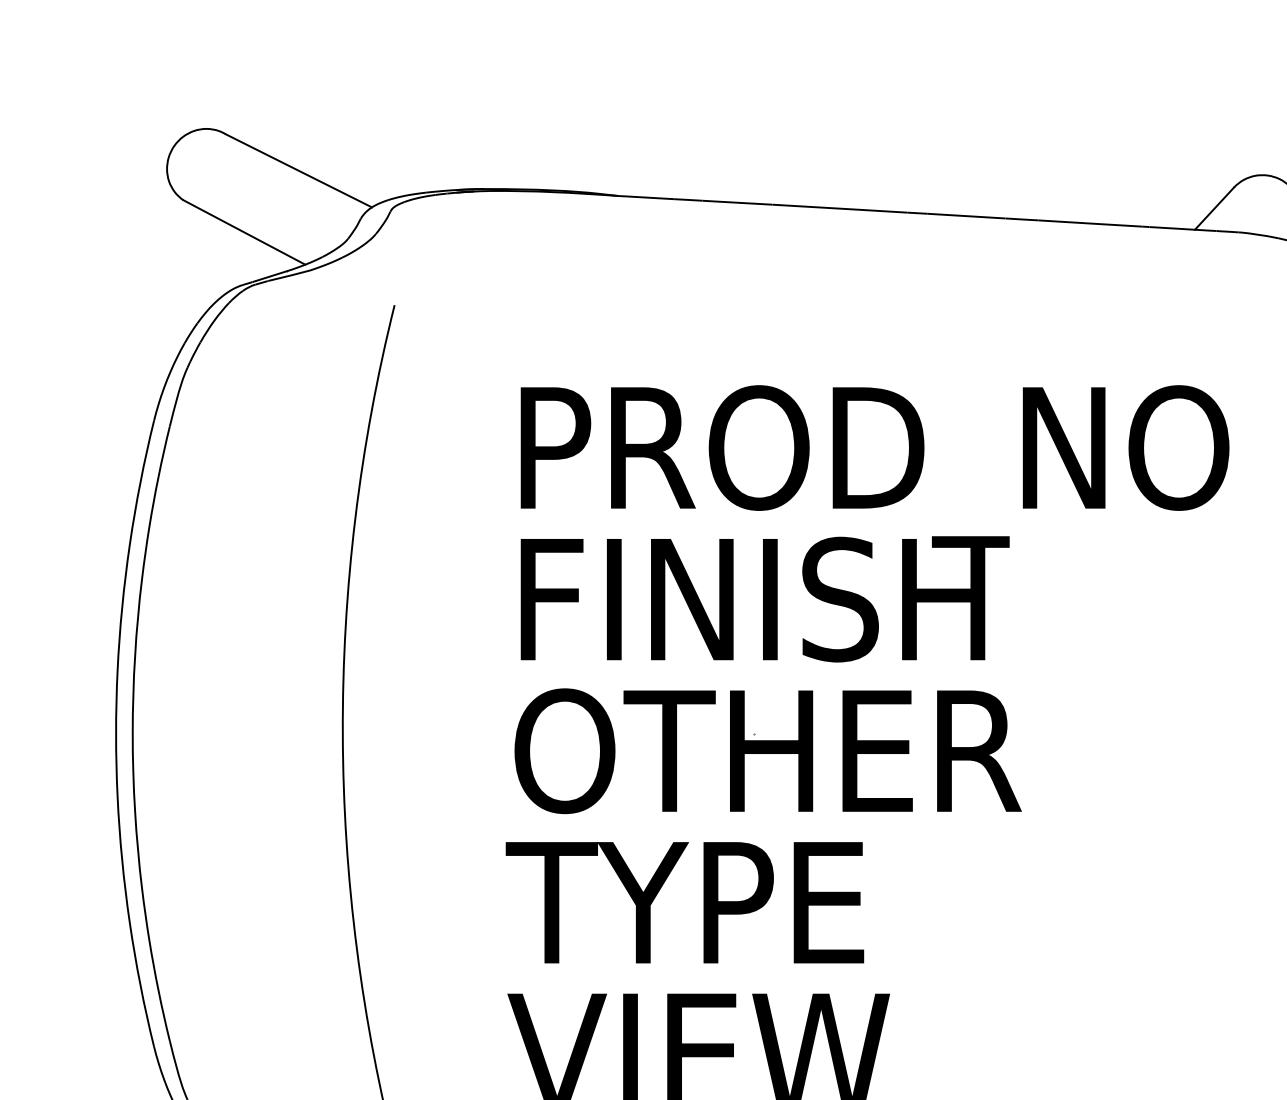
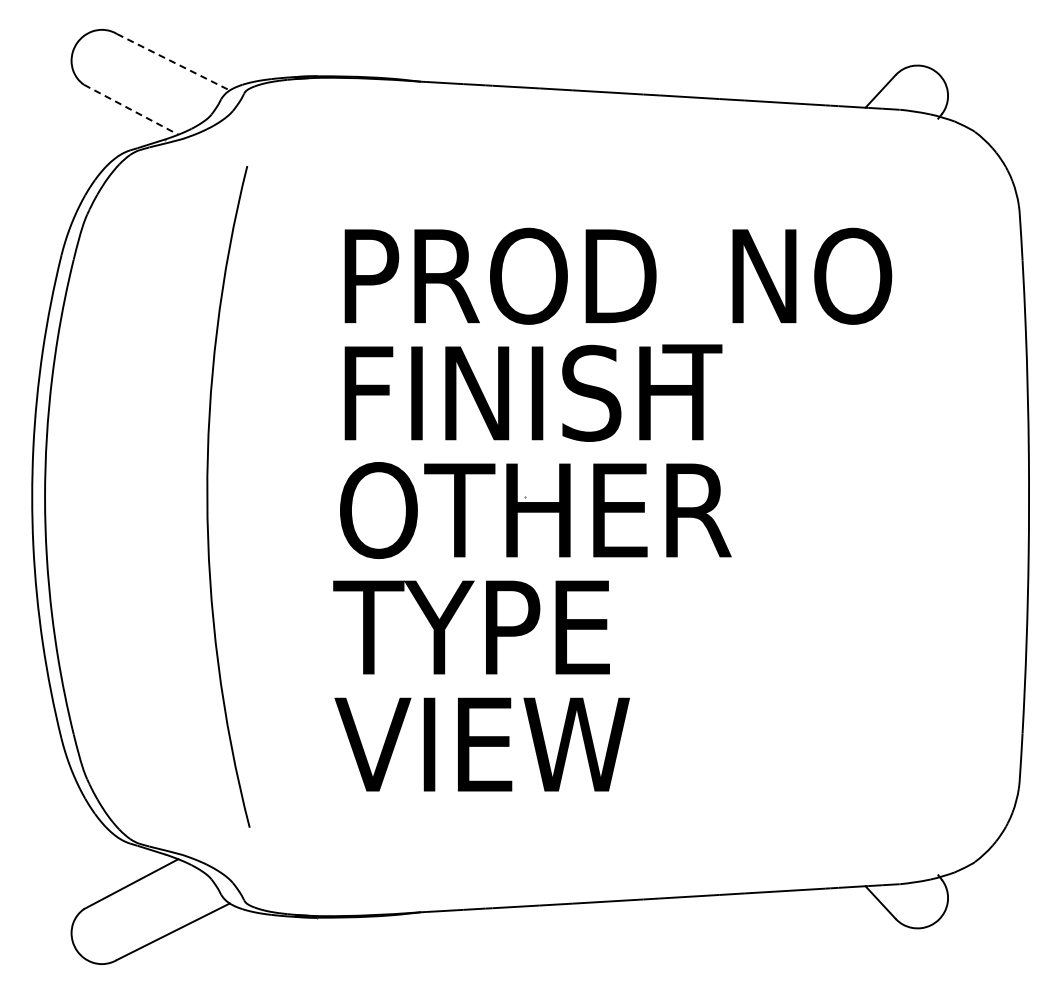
line: (299, 171) -> (173, 62), solid -> dashed
line: (244, 233) -> (131, 110), solid -> dashed

